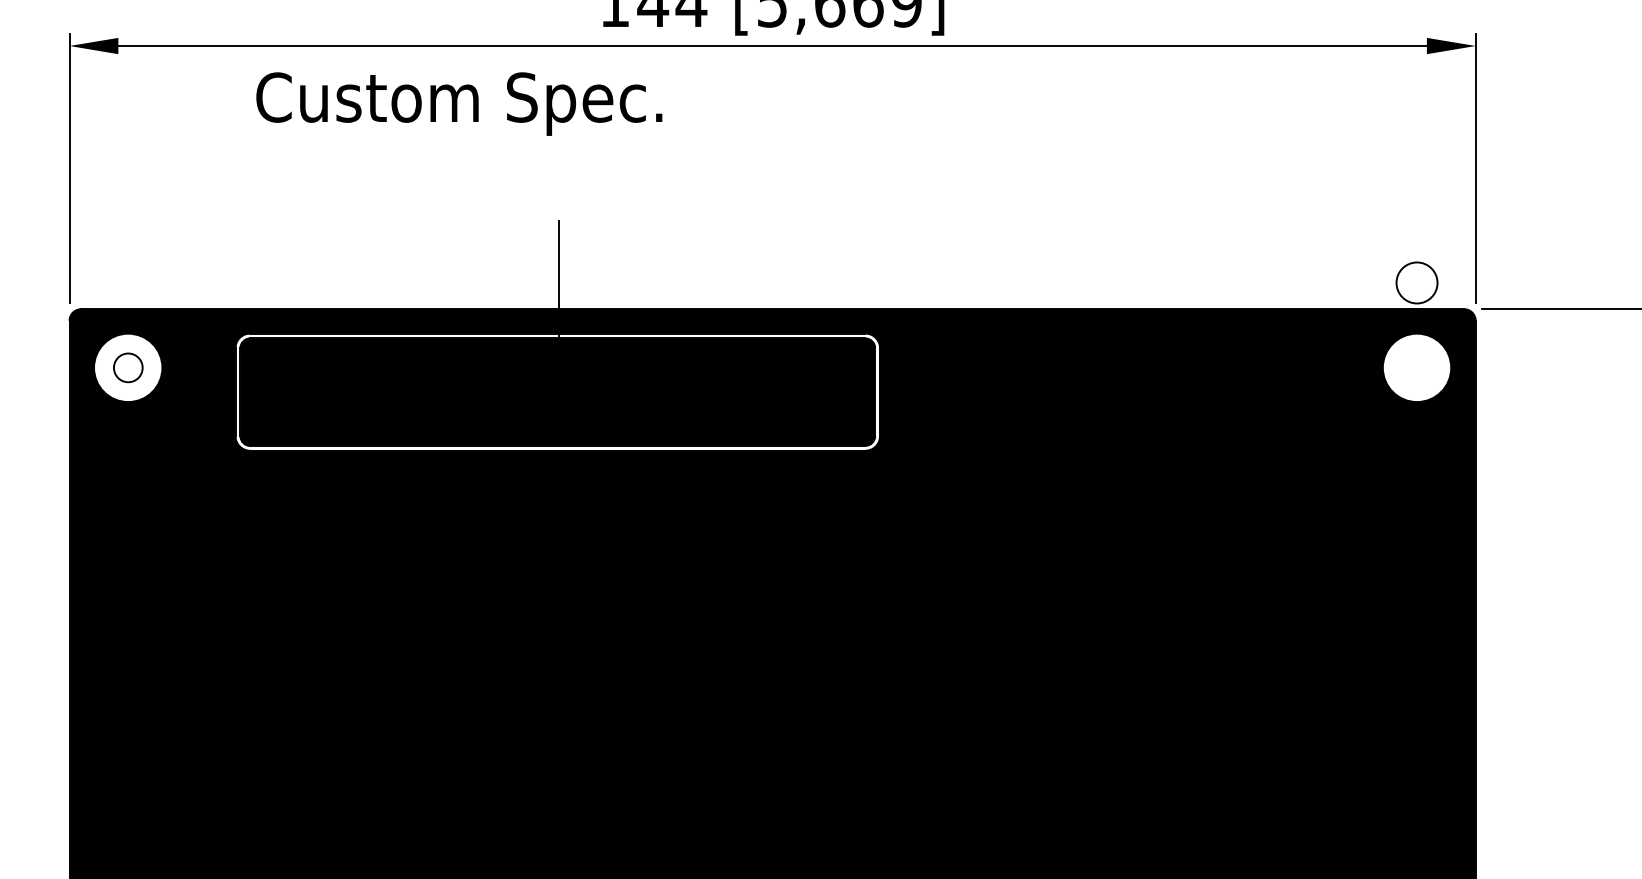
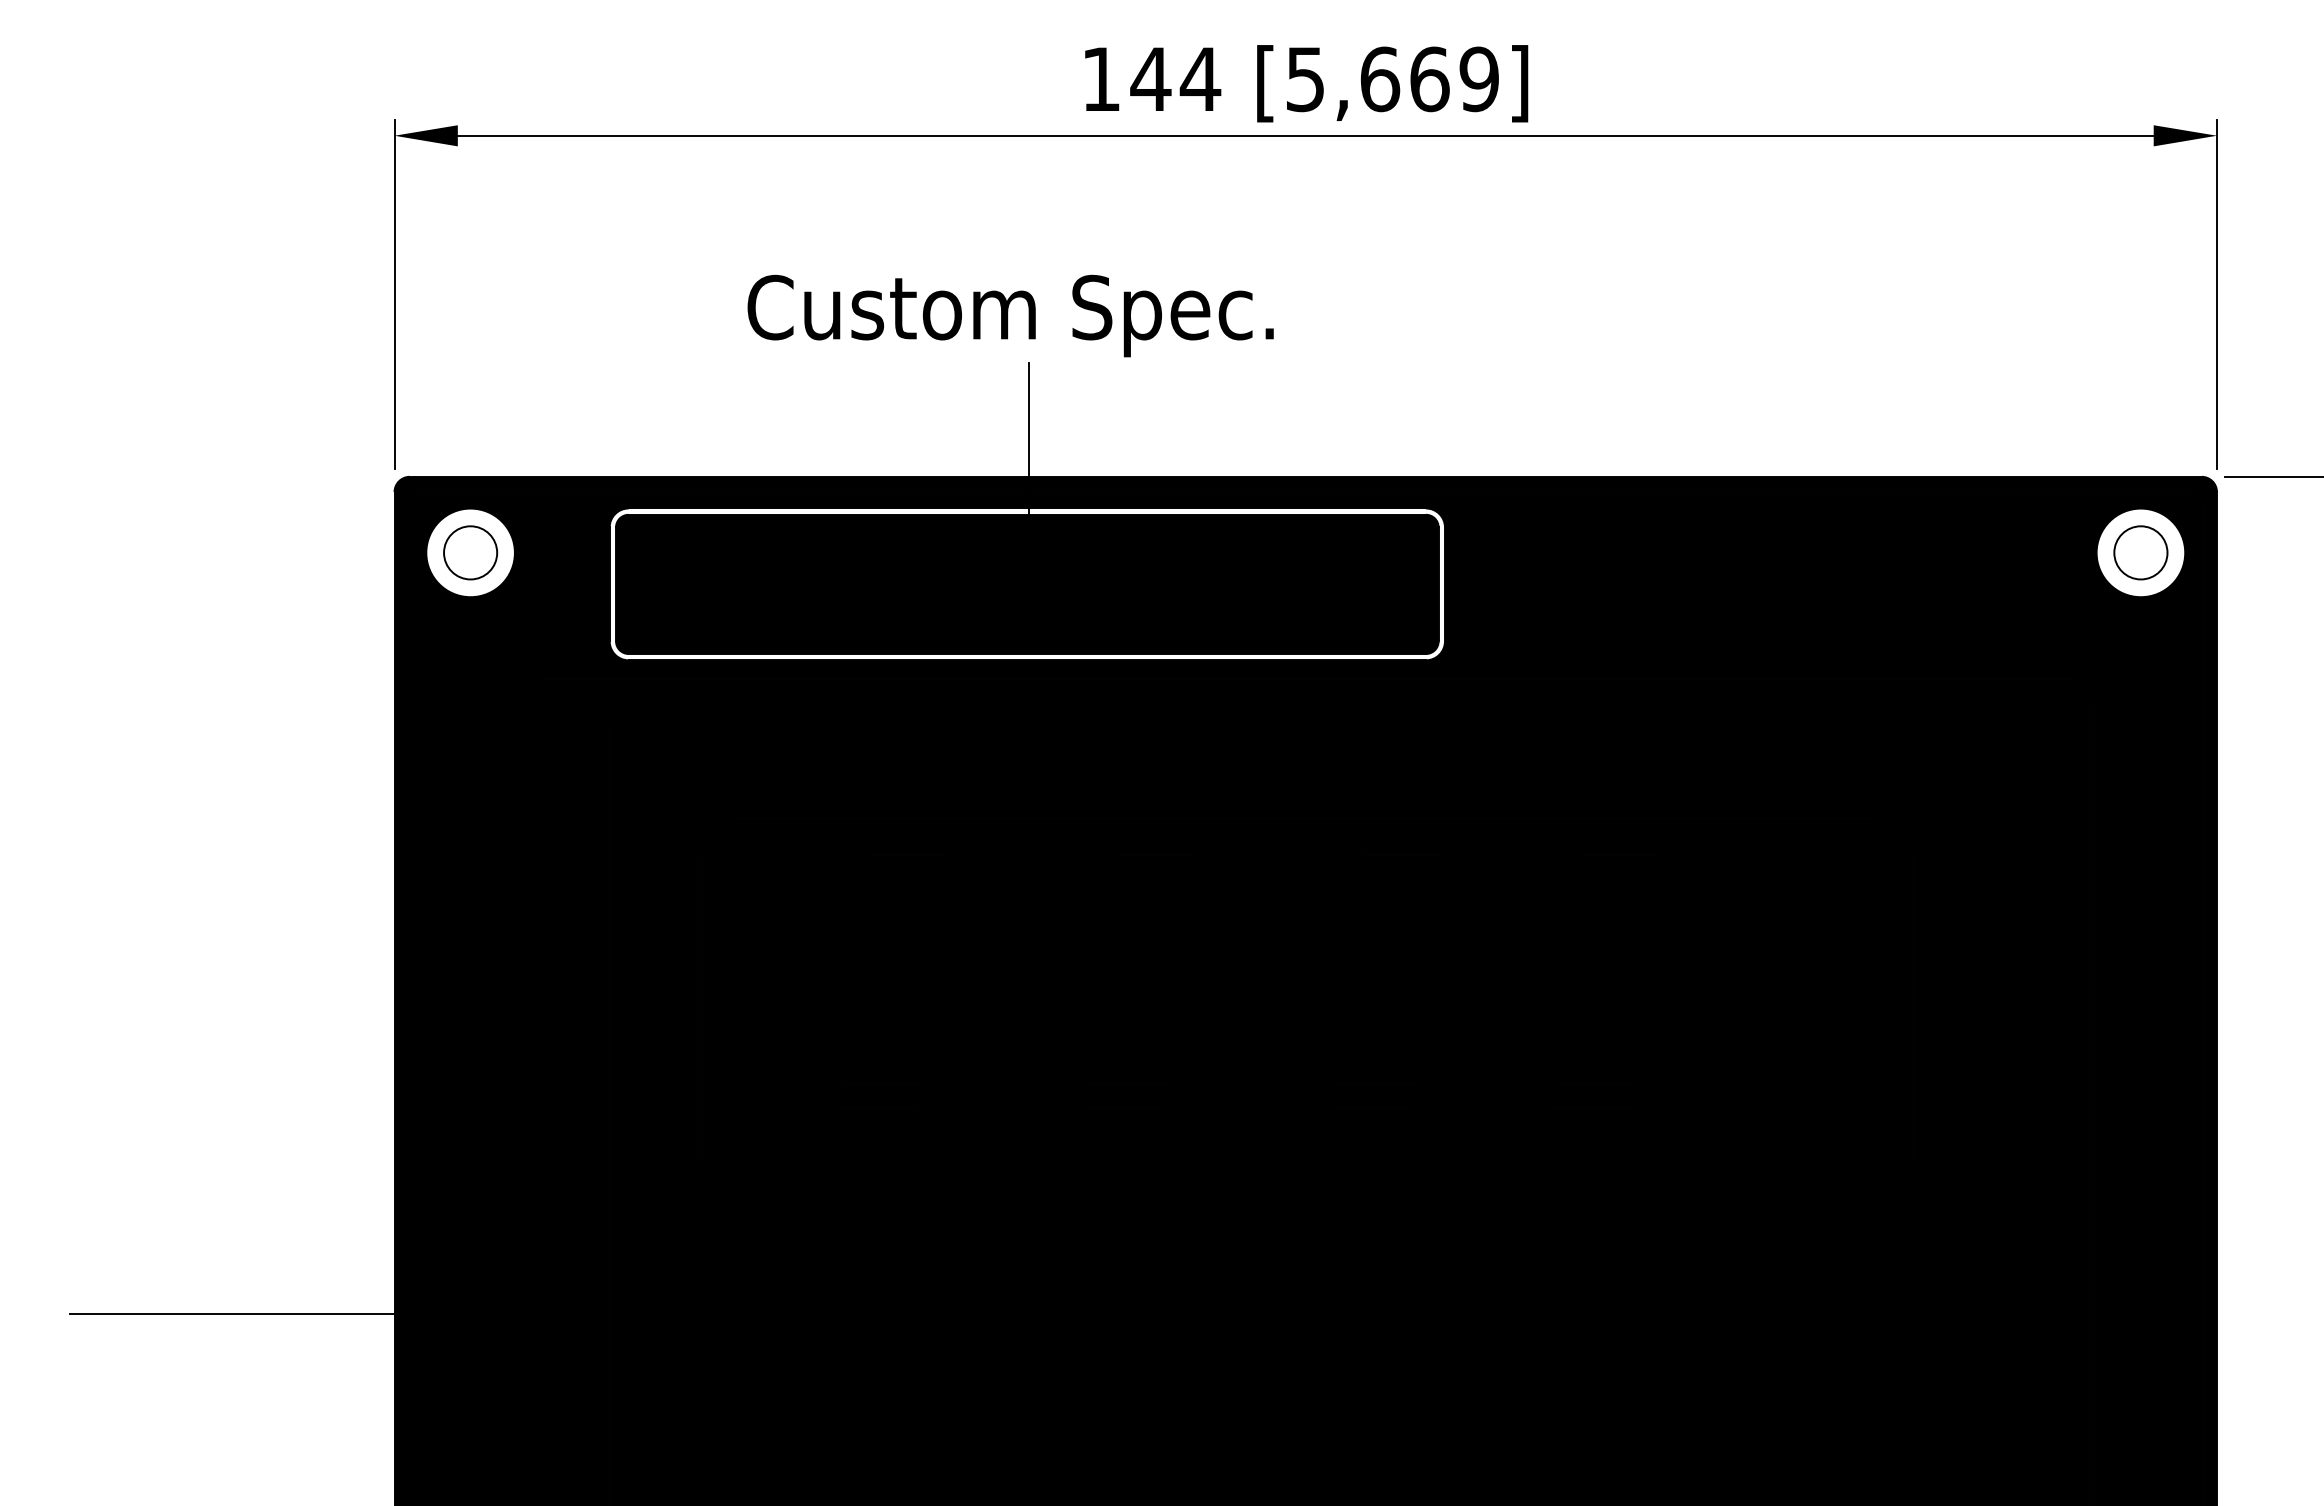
text: (459, 103) -> (1010, 315), moved
circle: (1416, 282) -> (2140, 552), moved
circle: (128, 367) -> (470, 552), size x1.43

